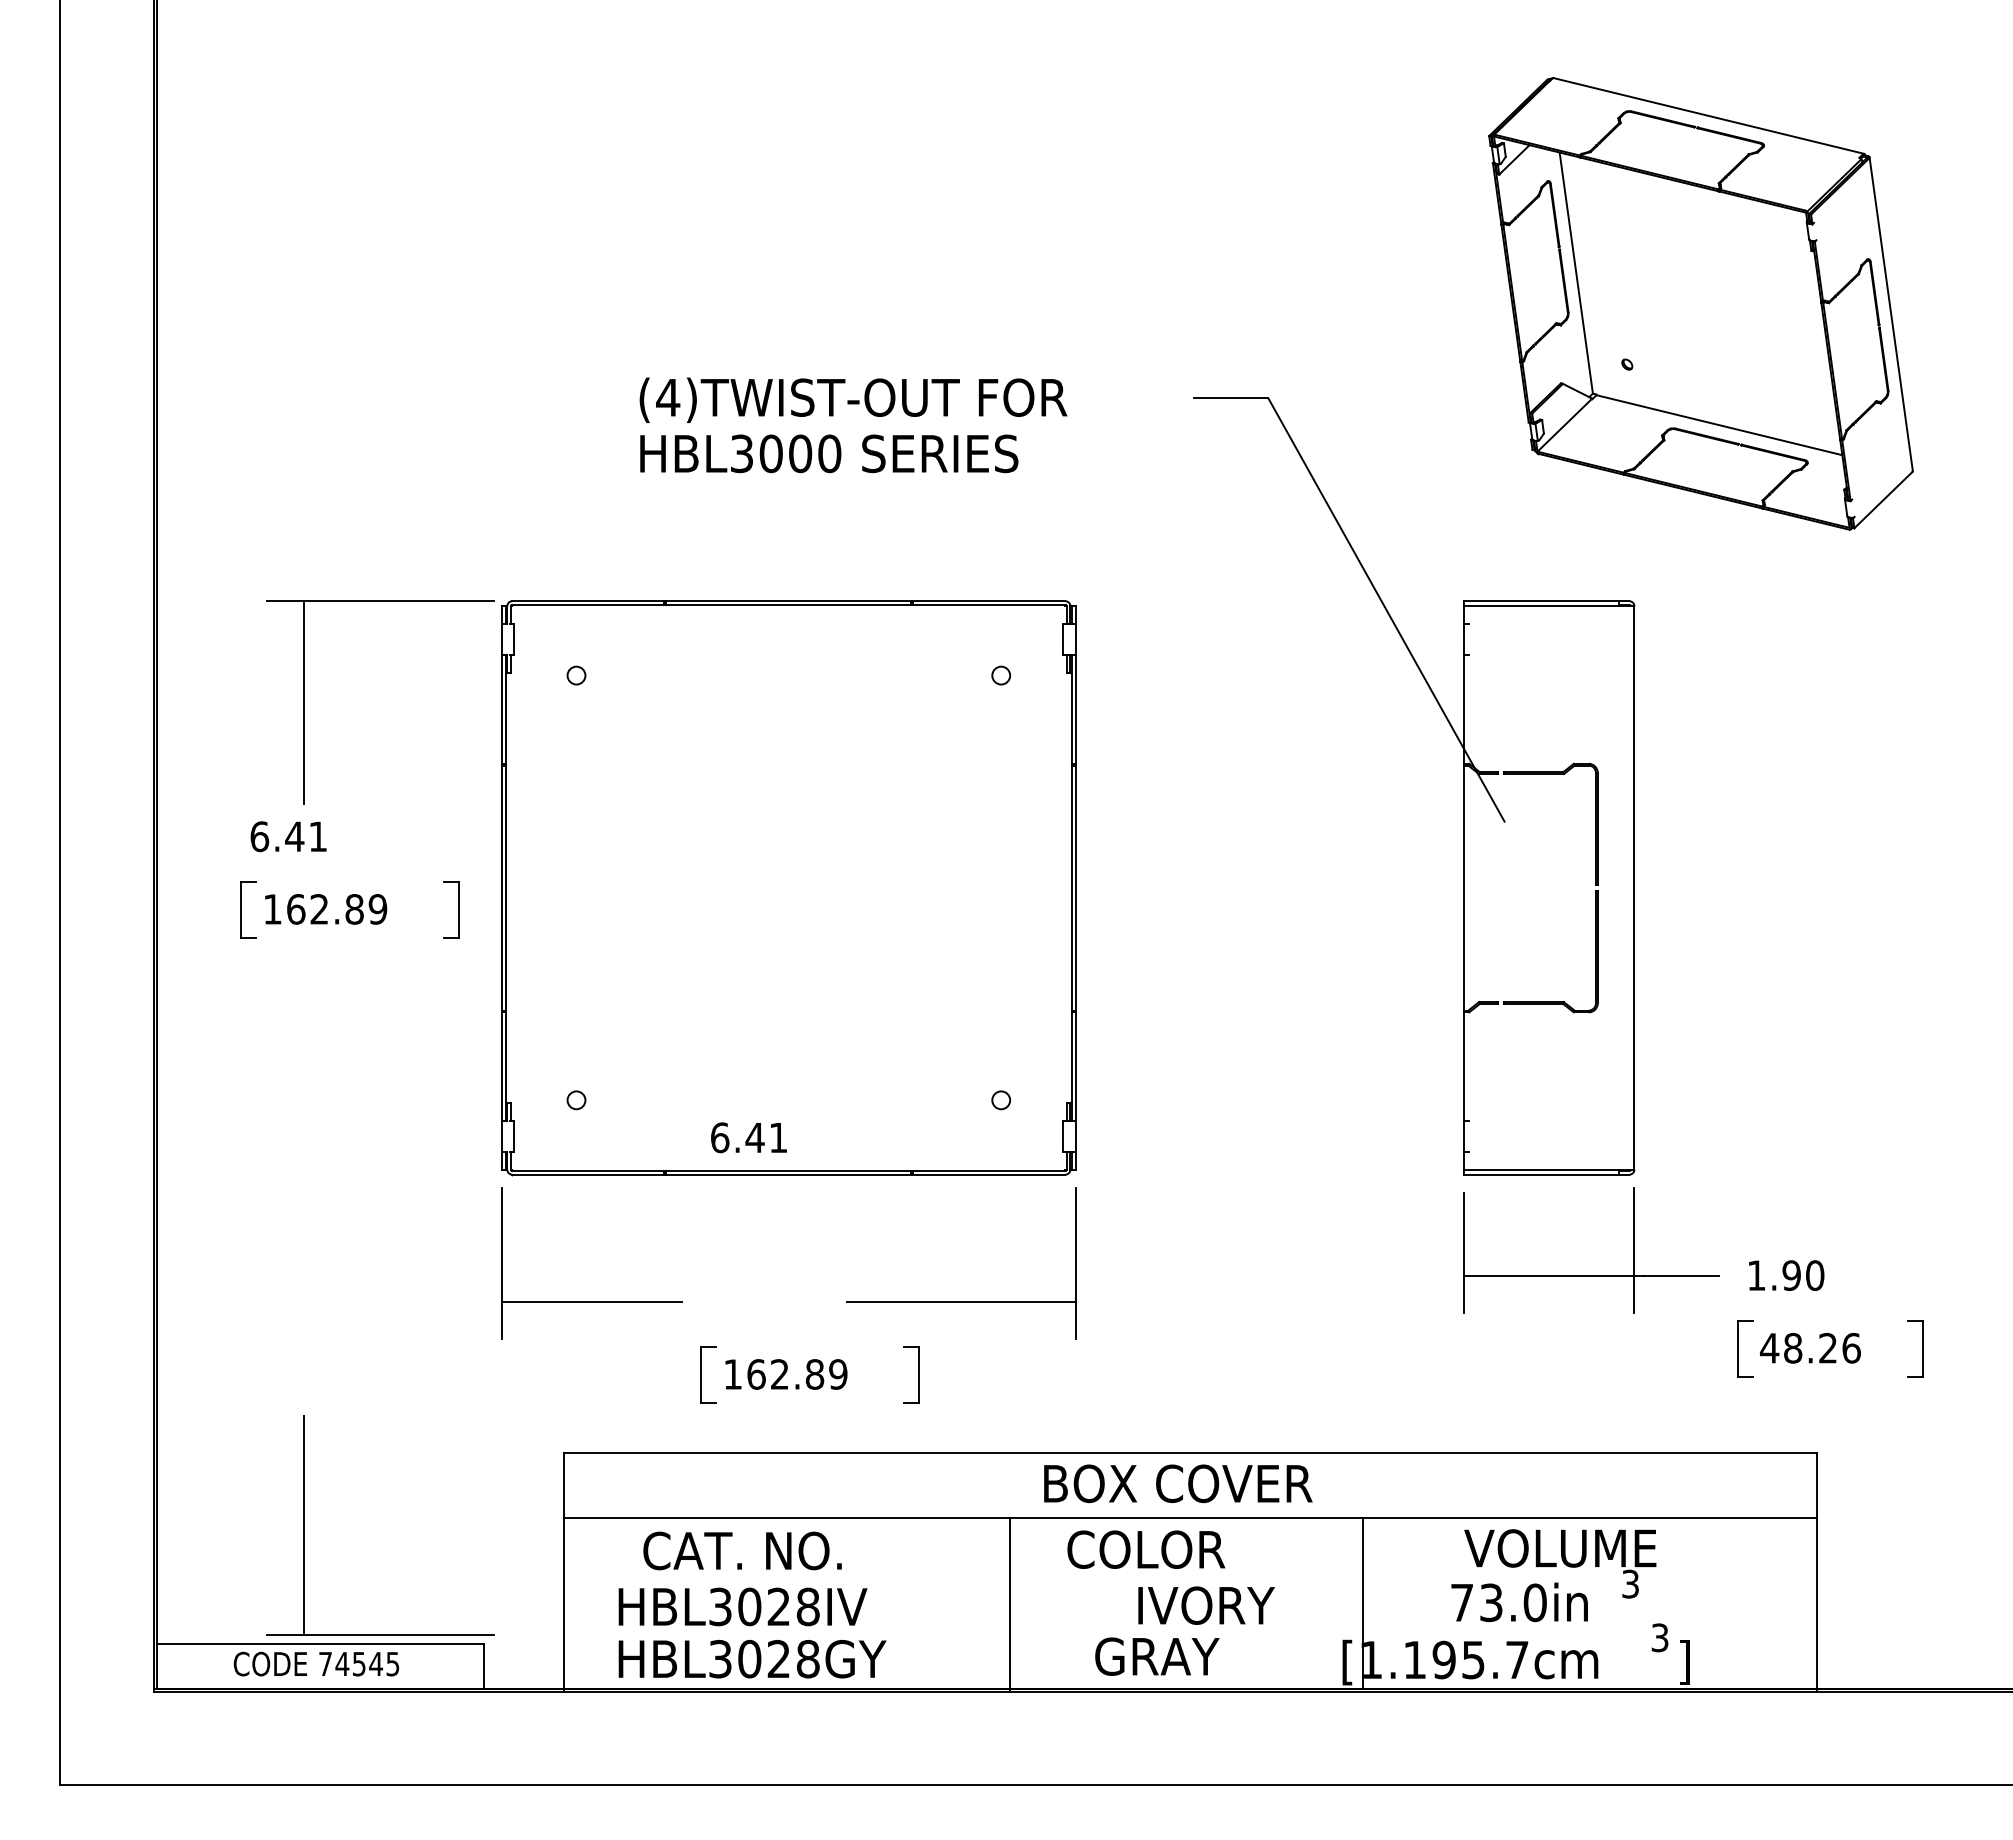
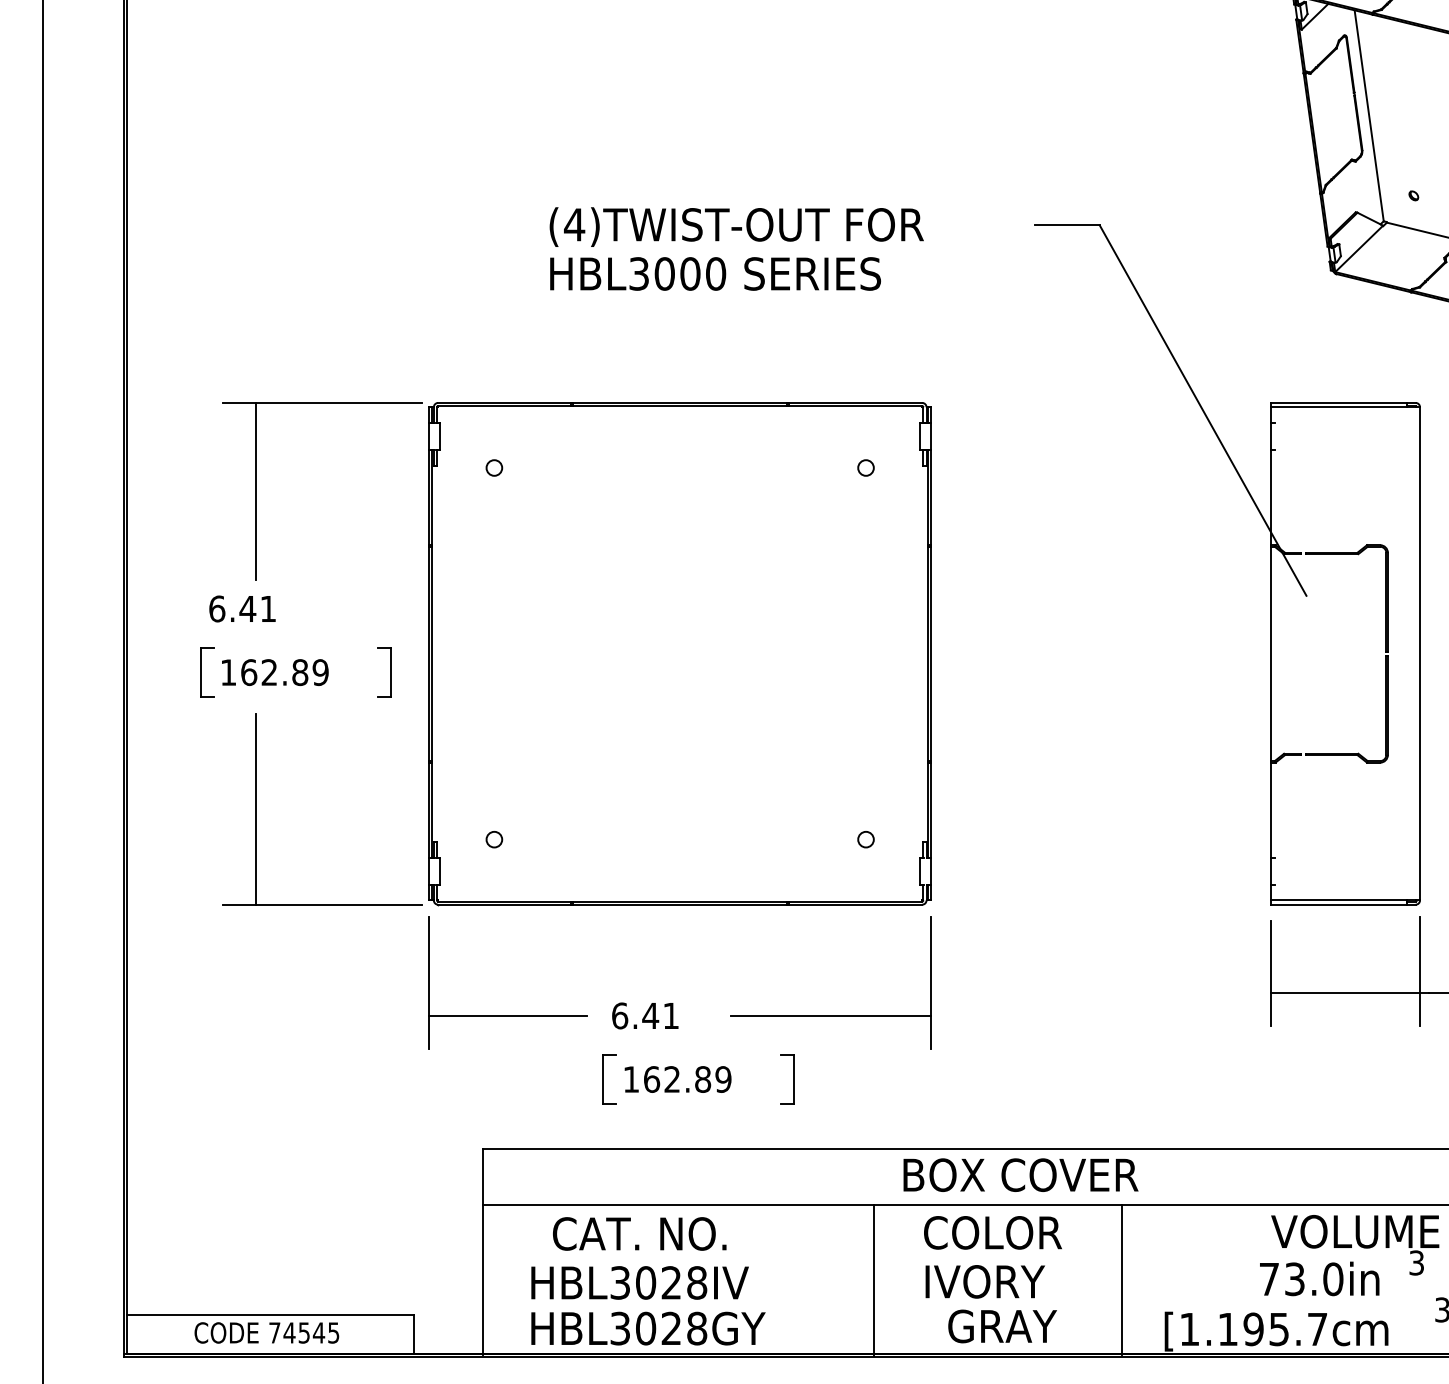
text: (748, 1137) -> (644, 1015), moved
part: (304, 1525) -> (256, 809), moved
line: (1362, 1603) -> (1121, 1279), moved
text: (1206, 1605) -> (985, 1281), moved

